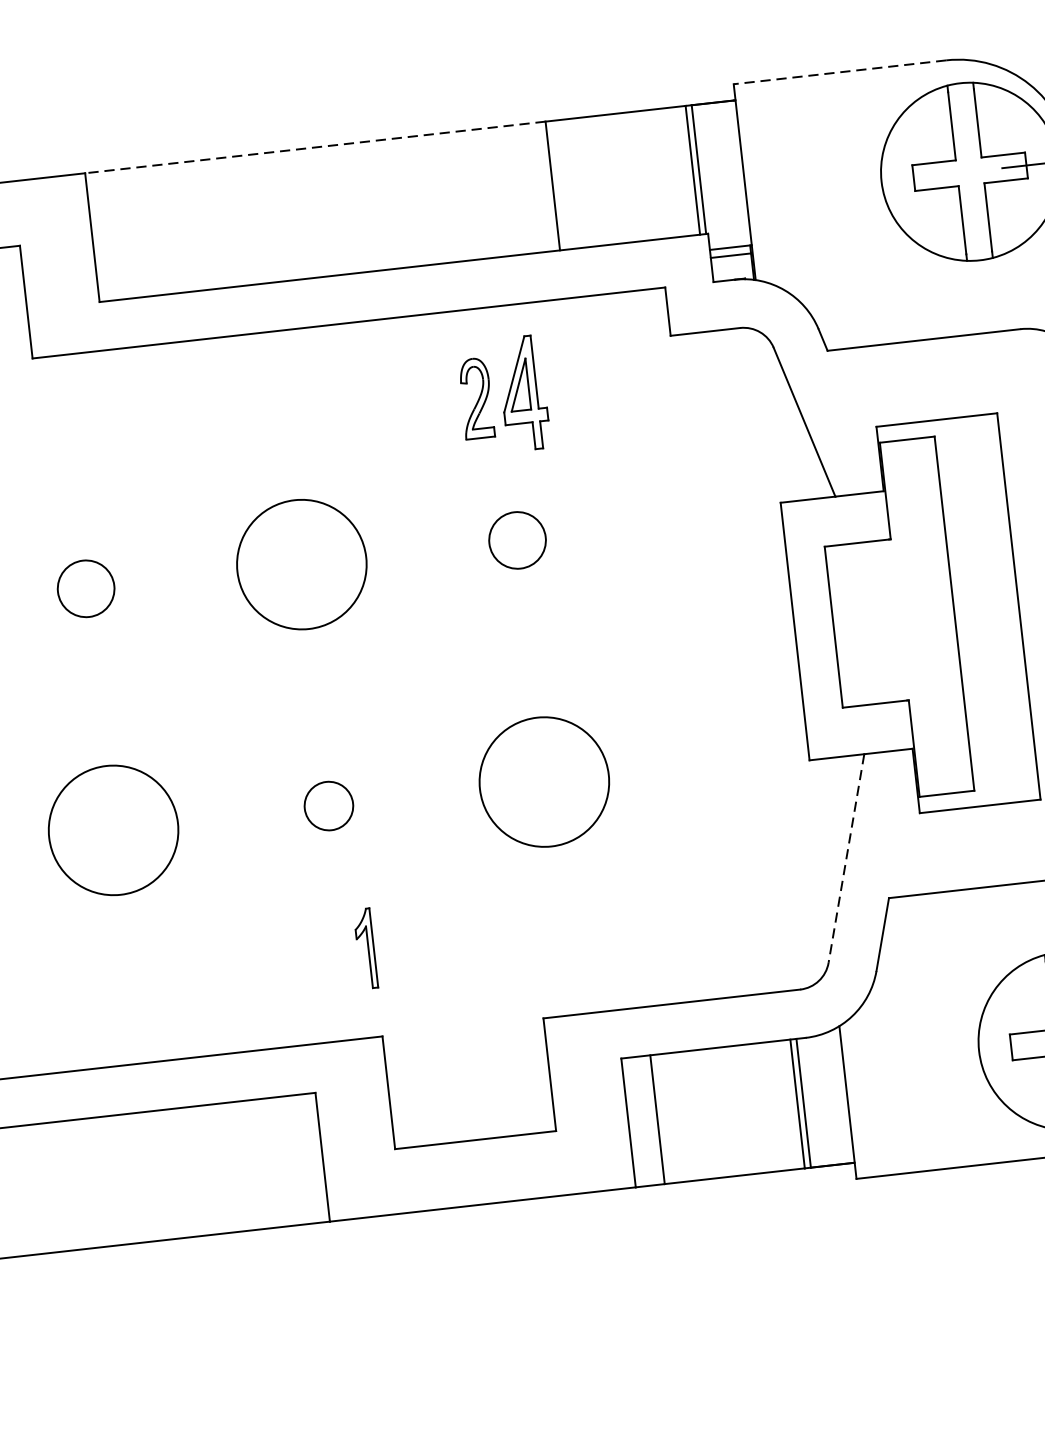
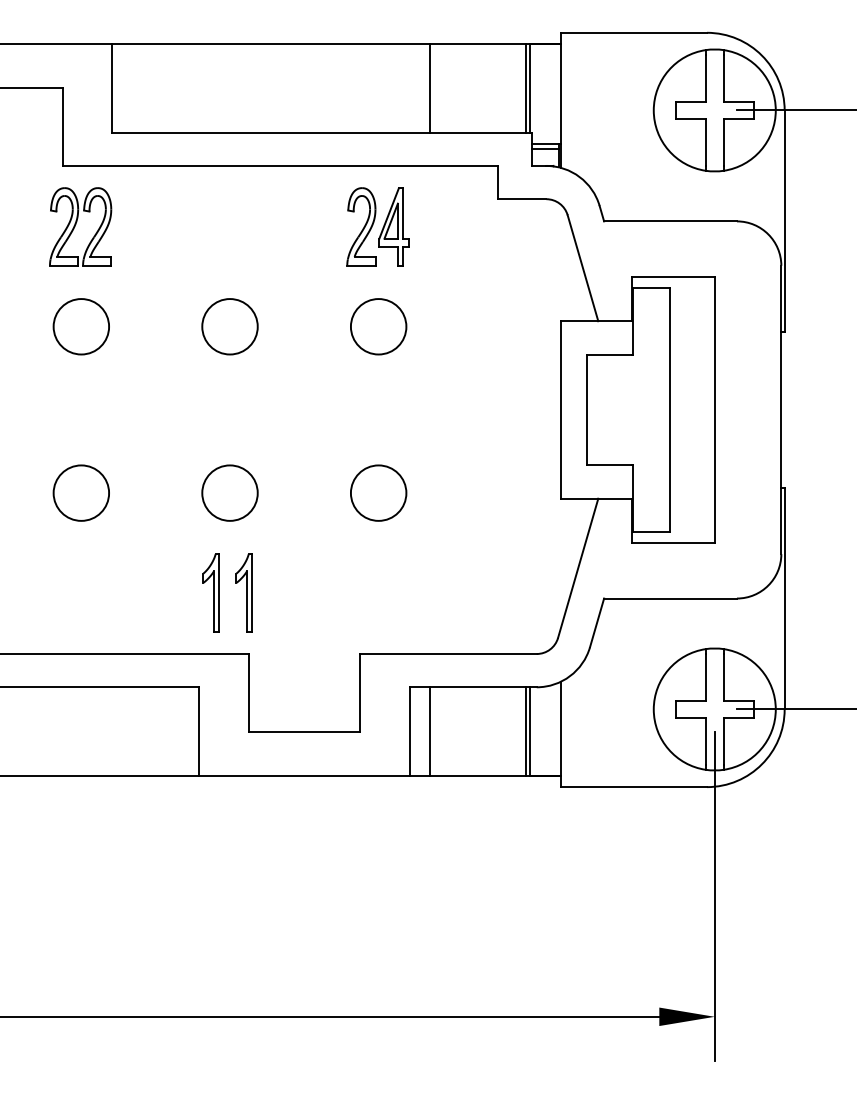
line: (839, 71) -> (633, 32), dashed -> solid
line: (315, 146) -> (271, 43), dashed -> solid
part: (476, 397) -> (361, 226), size x1.43
part: (68, 443) -> (80, 226), added
circle: (517, 540) -> (378, 326), size x1.43
circle: (301, 564) -> (229, 326), size x0.62
circle: (86, 588) -> (81, 326), size x1.43
circle: (544, 780) -> (378, 492), size x0.62
circle: (328, 805) -> (229, 492), size x1.67
circle: (111, 829) -> (80, 492), size x0.62
line: (846, 858) -> (578, 568), dashed -> solid
part: (364, 948) -> (243, 592), size x1.43
part: (316, 953) -> (210, 592), added

